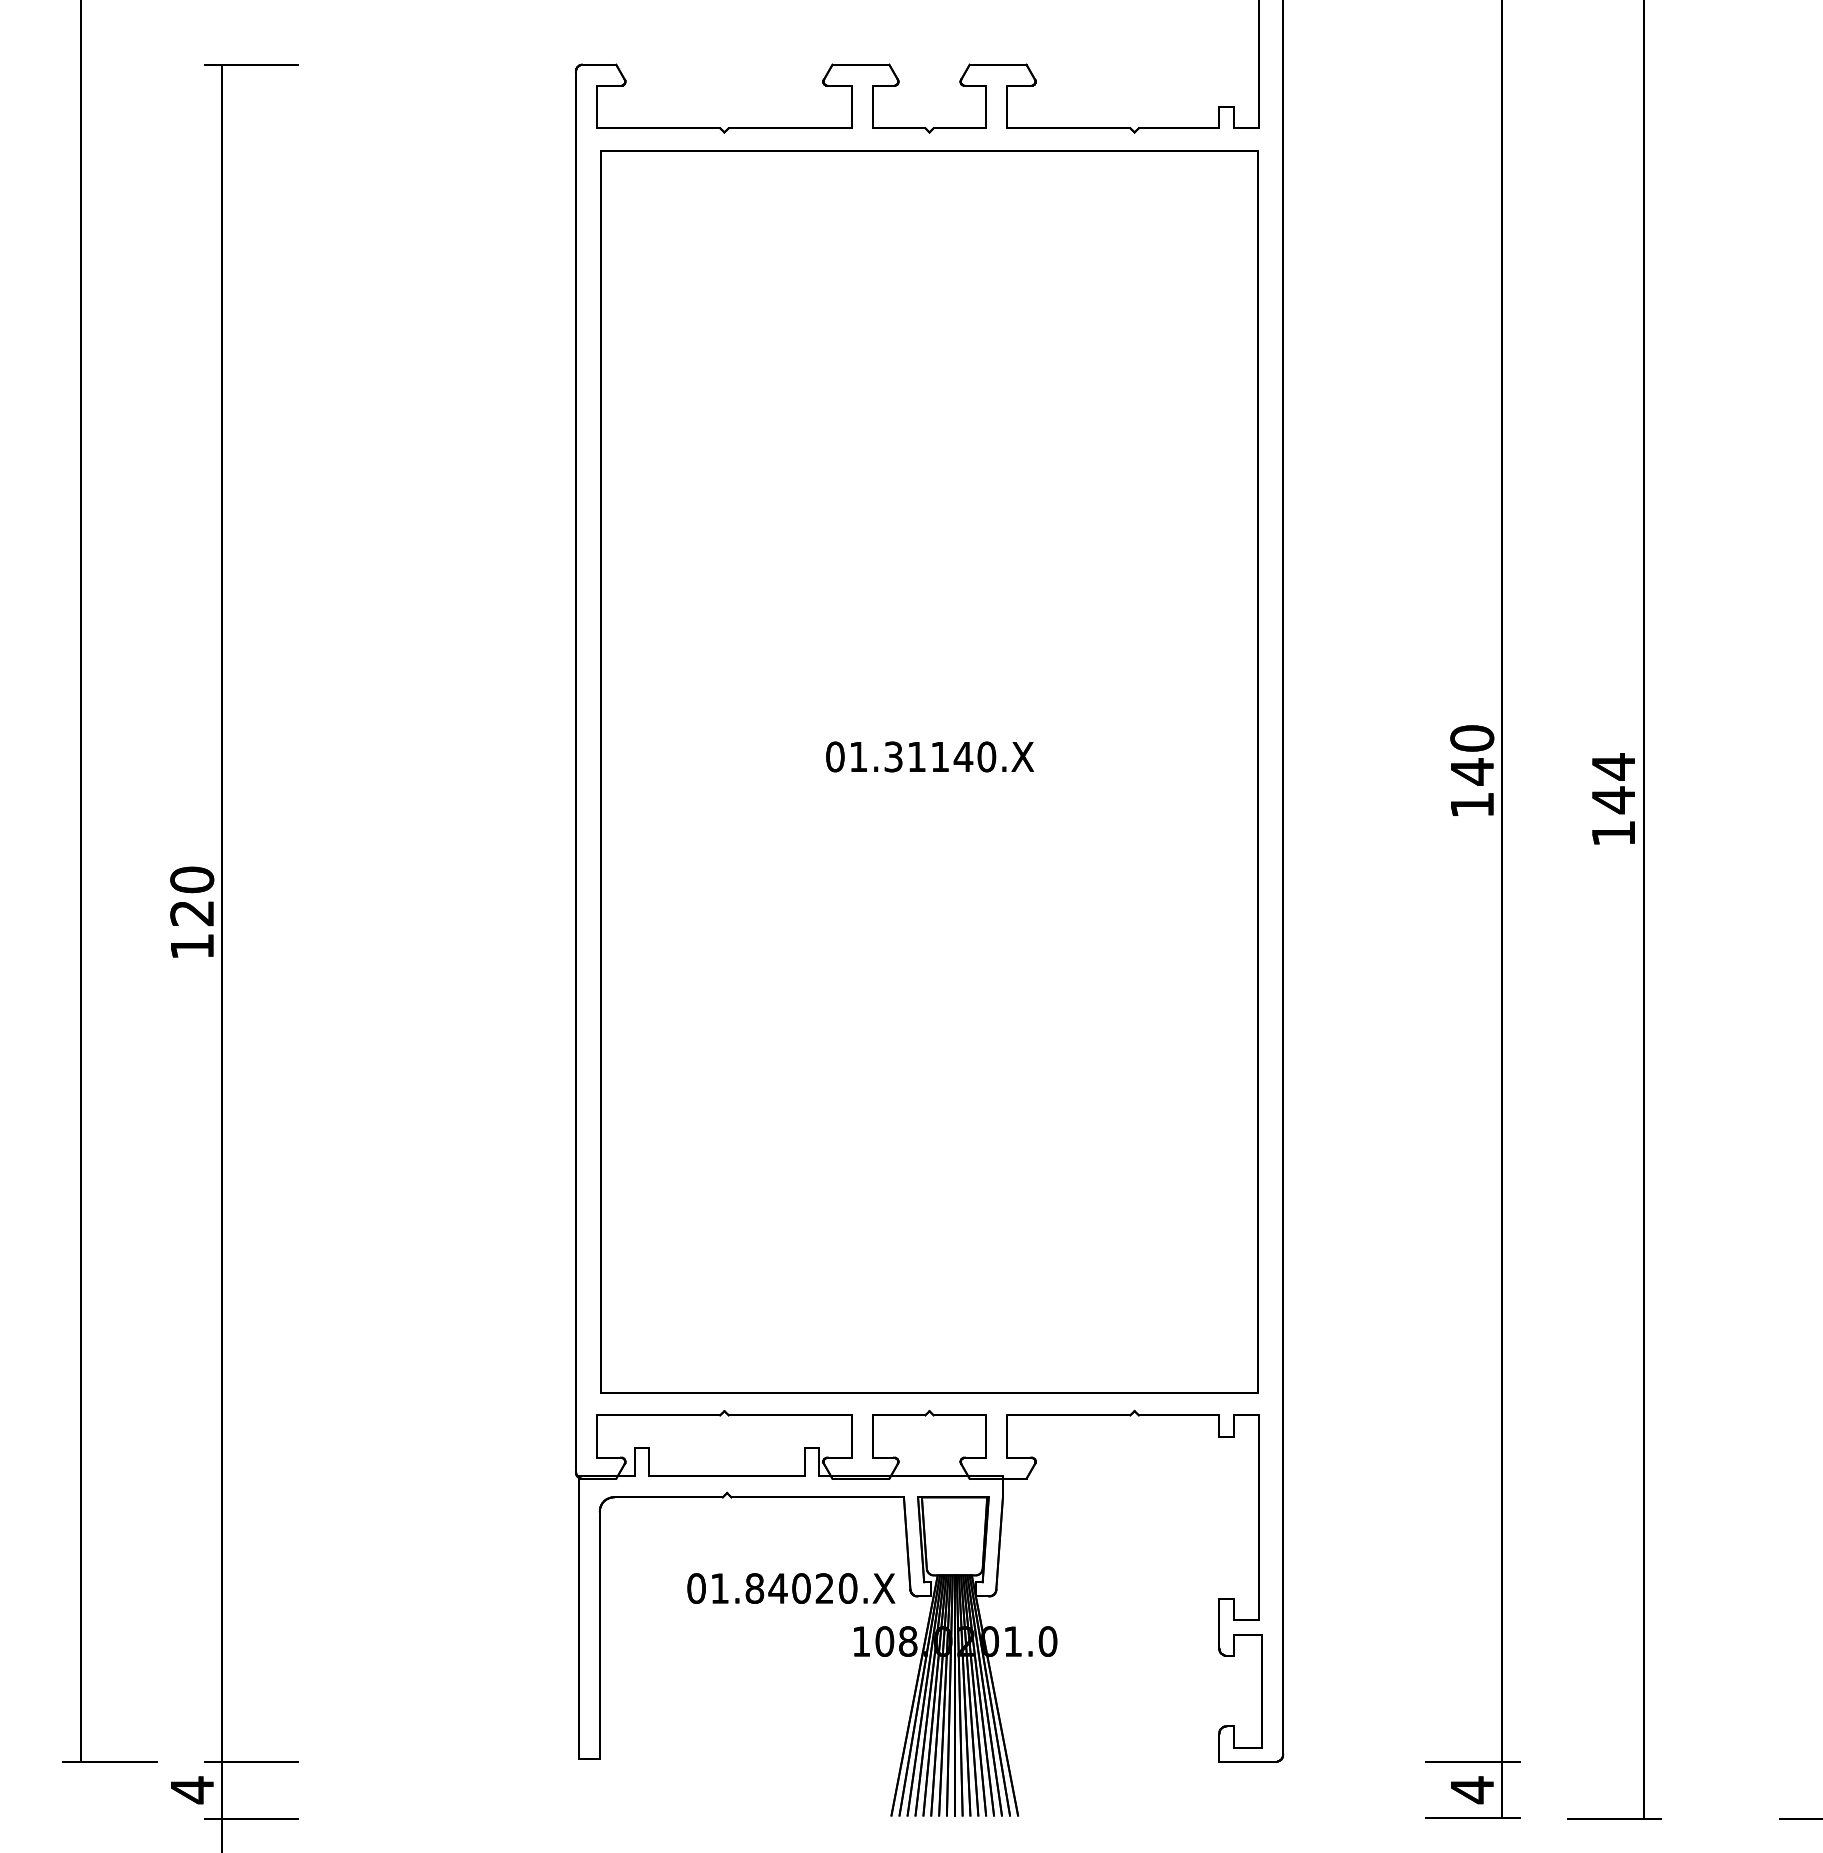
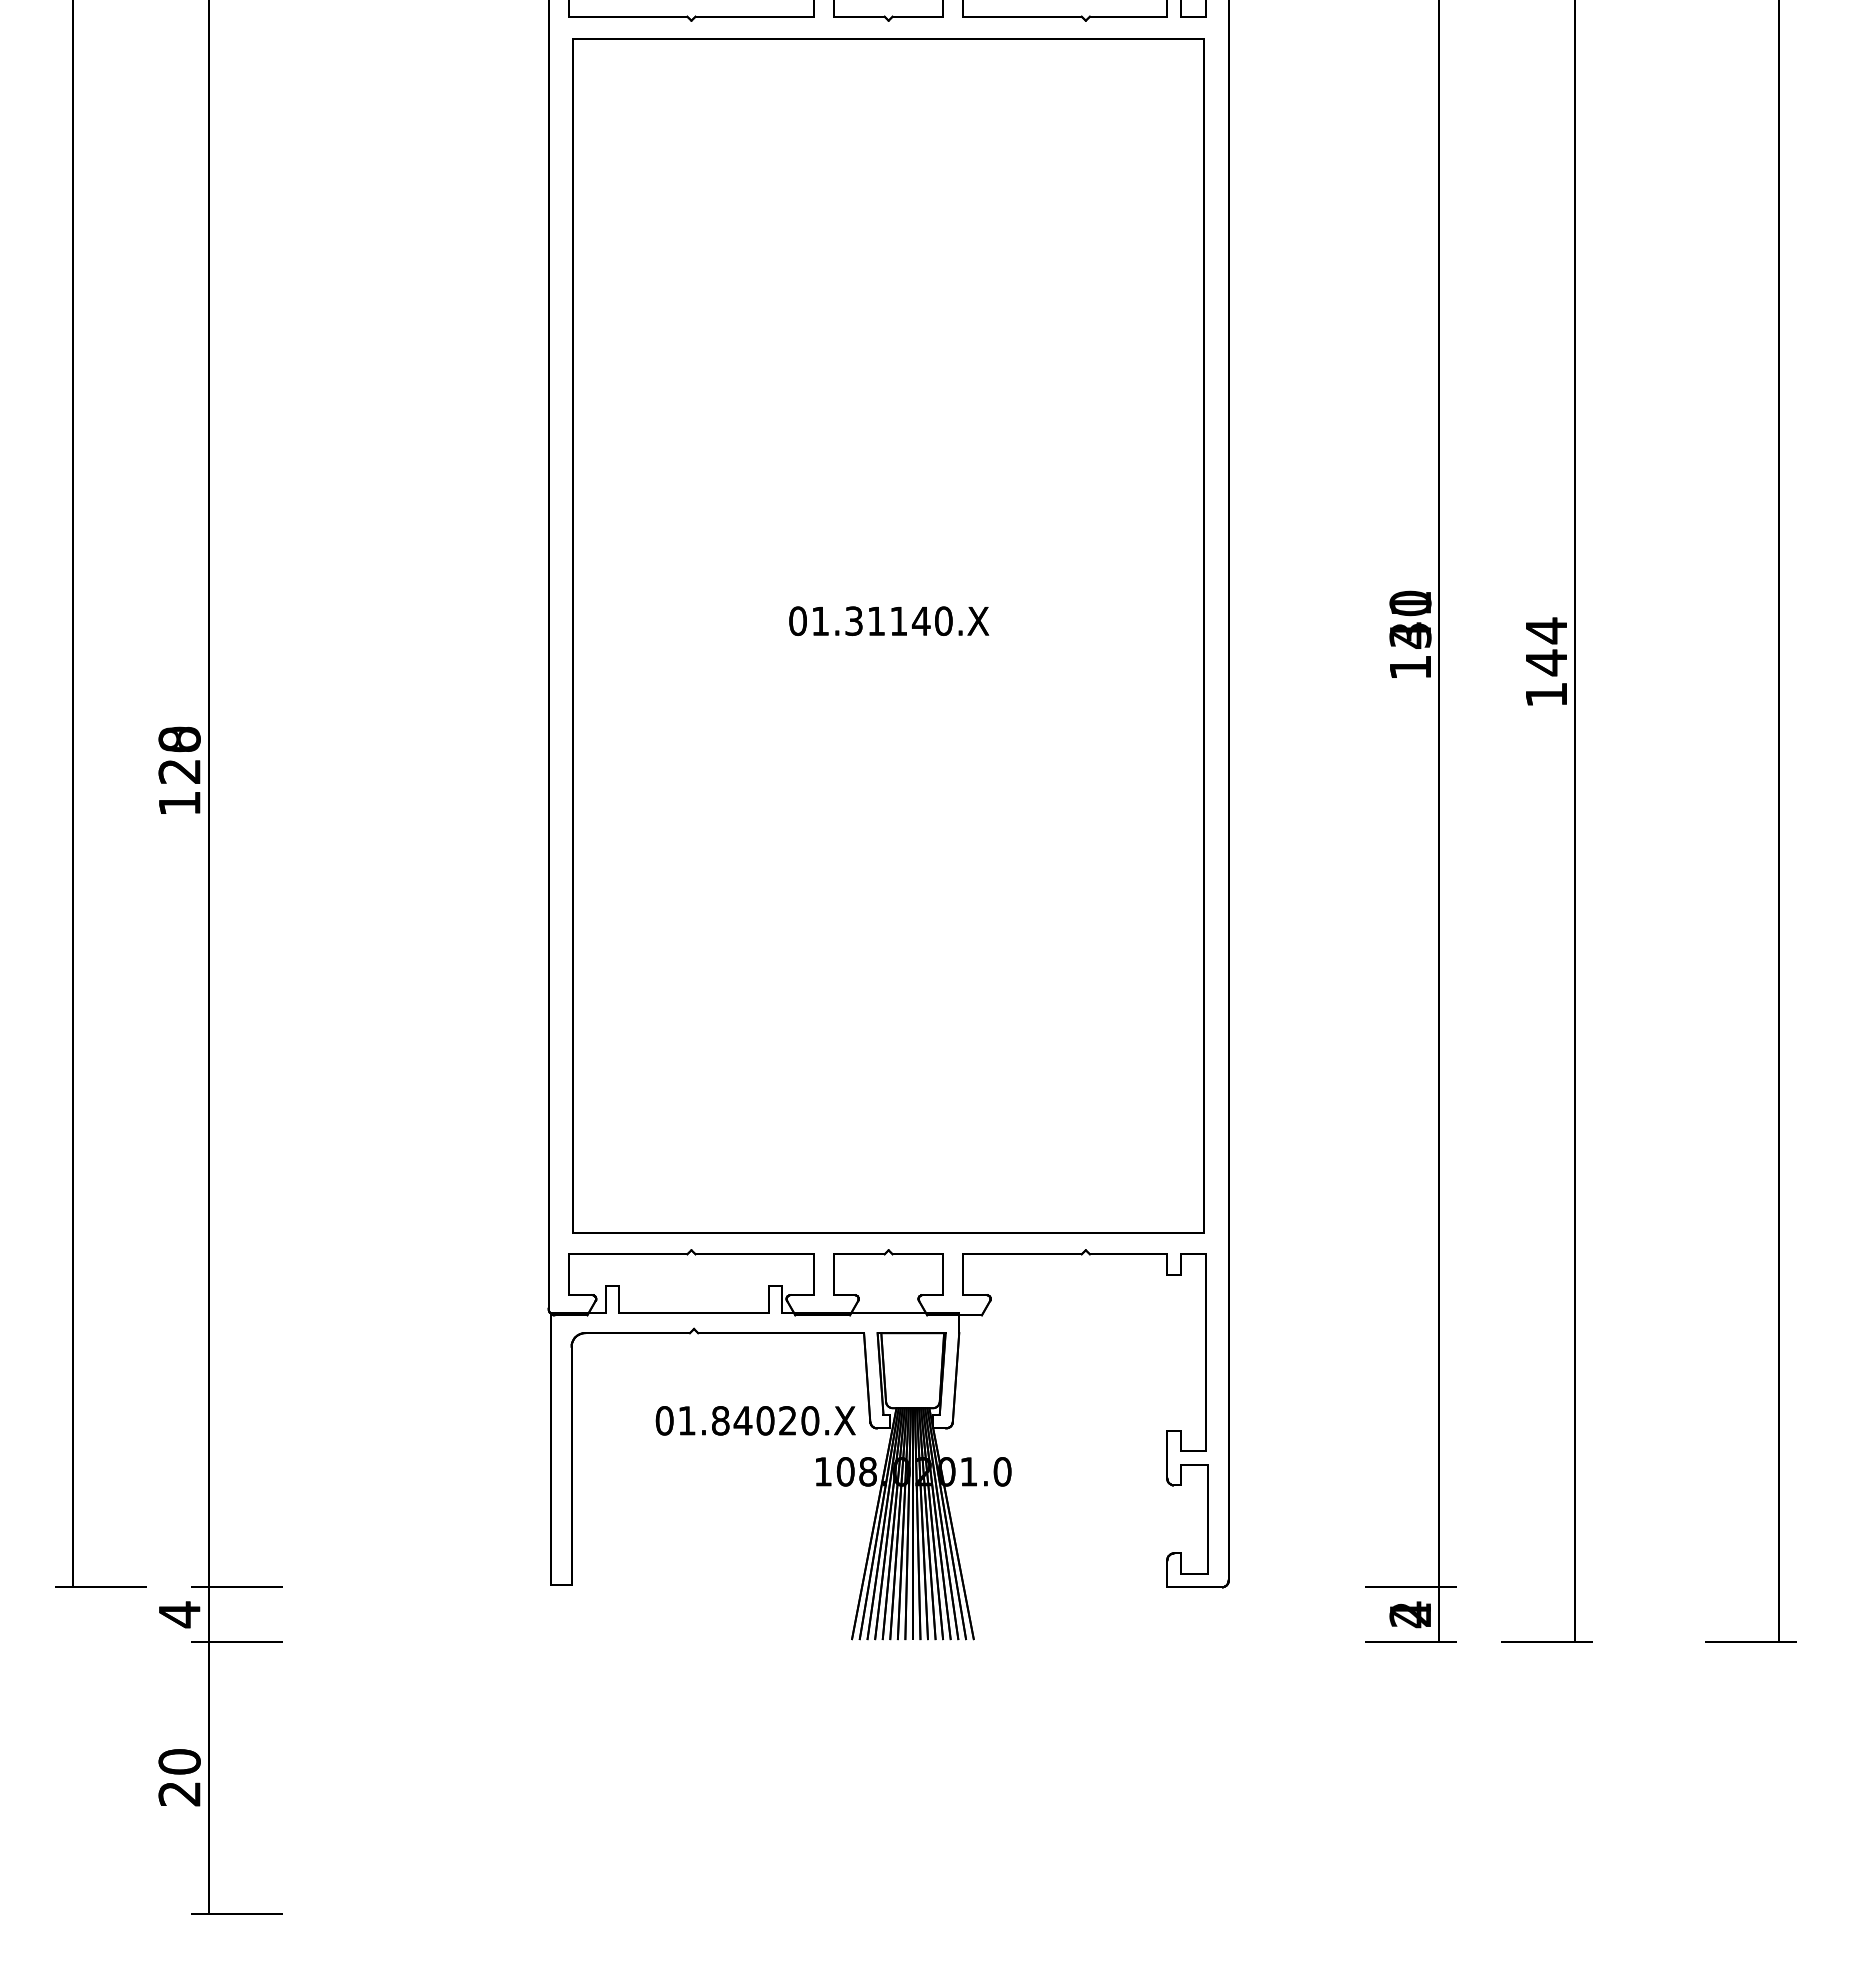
text: (1472, 755) -> (1410, 619), 140 -> 131
text: (192, 879) -> (179, 739), 120 -> 128
text: (1471, 1789) -> (1409, 1614), 4 -> 2

